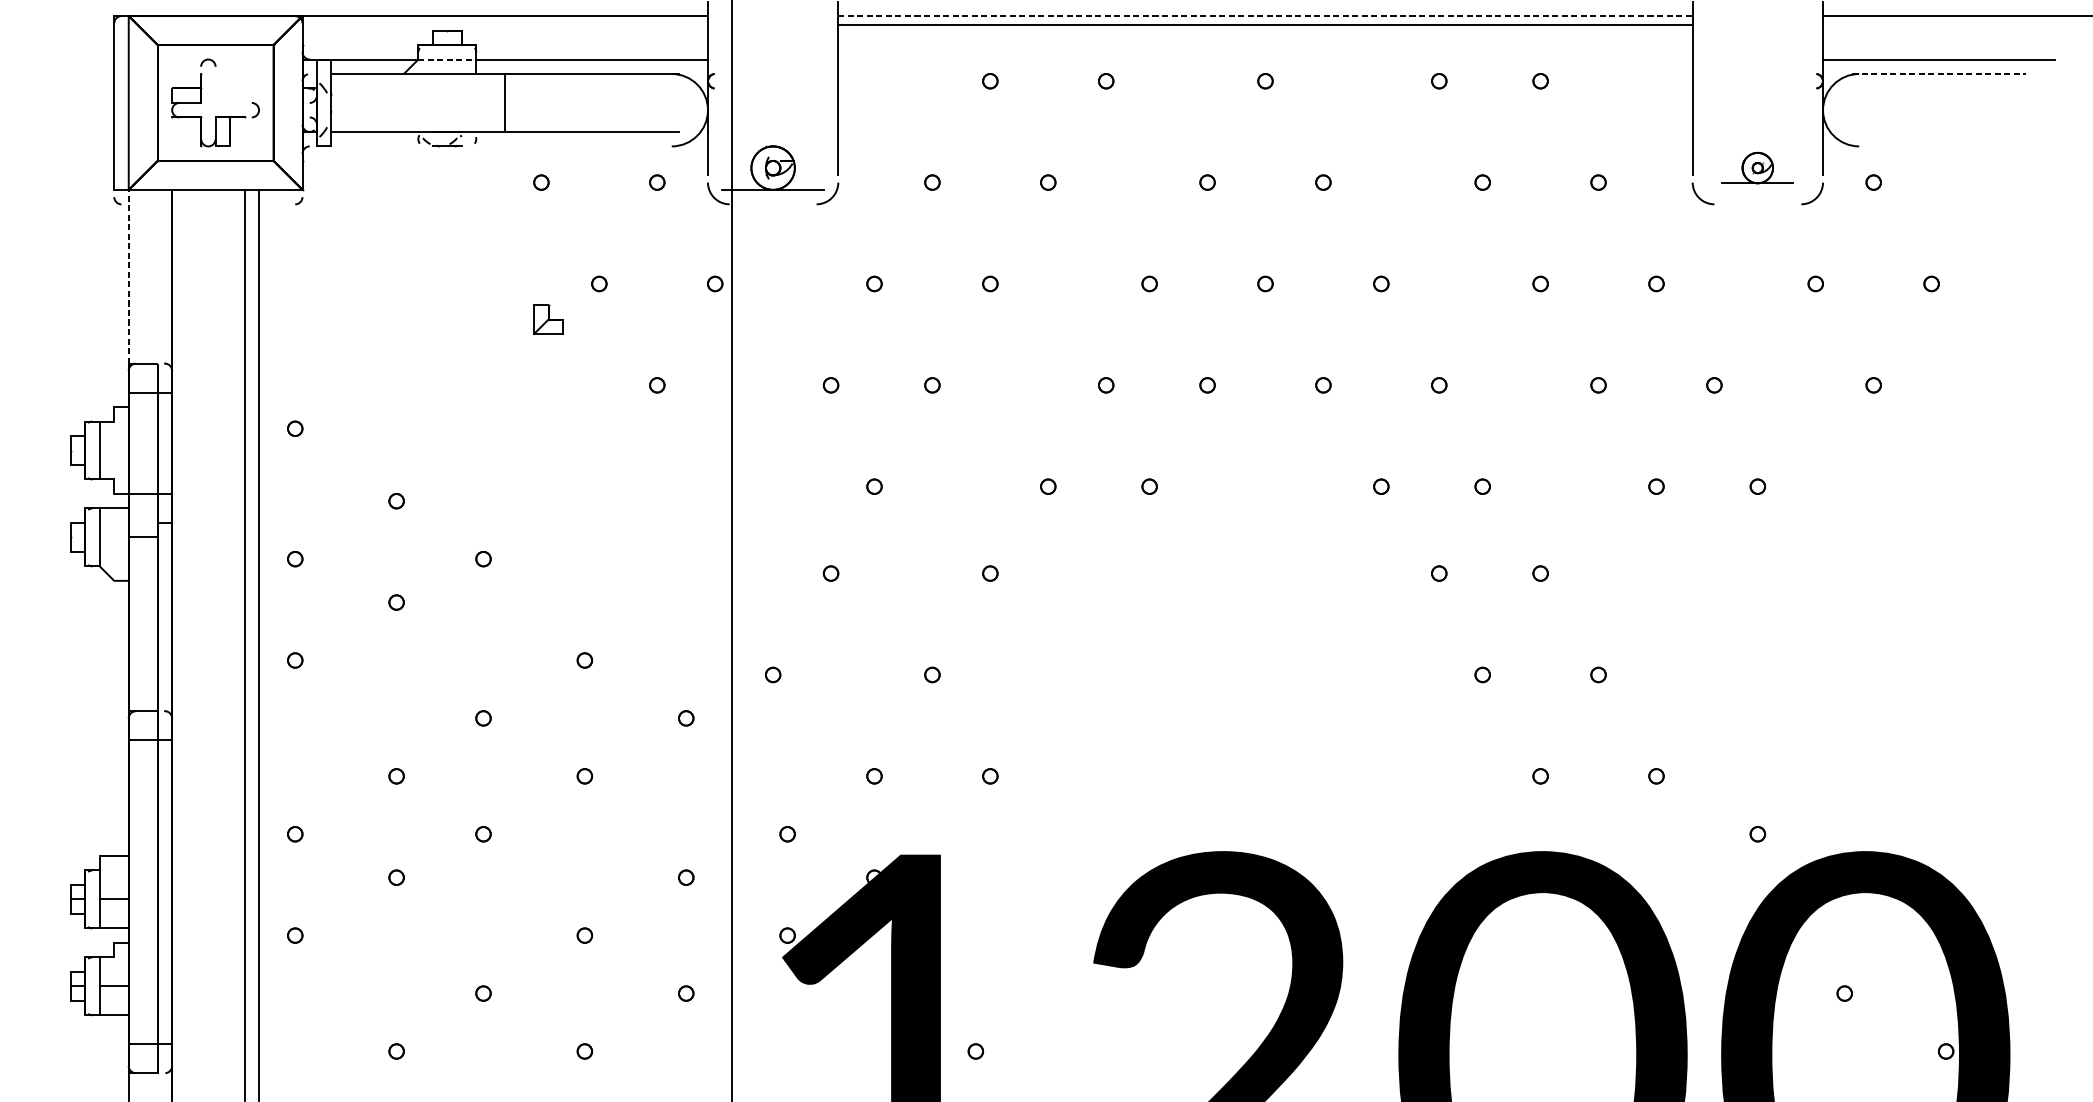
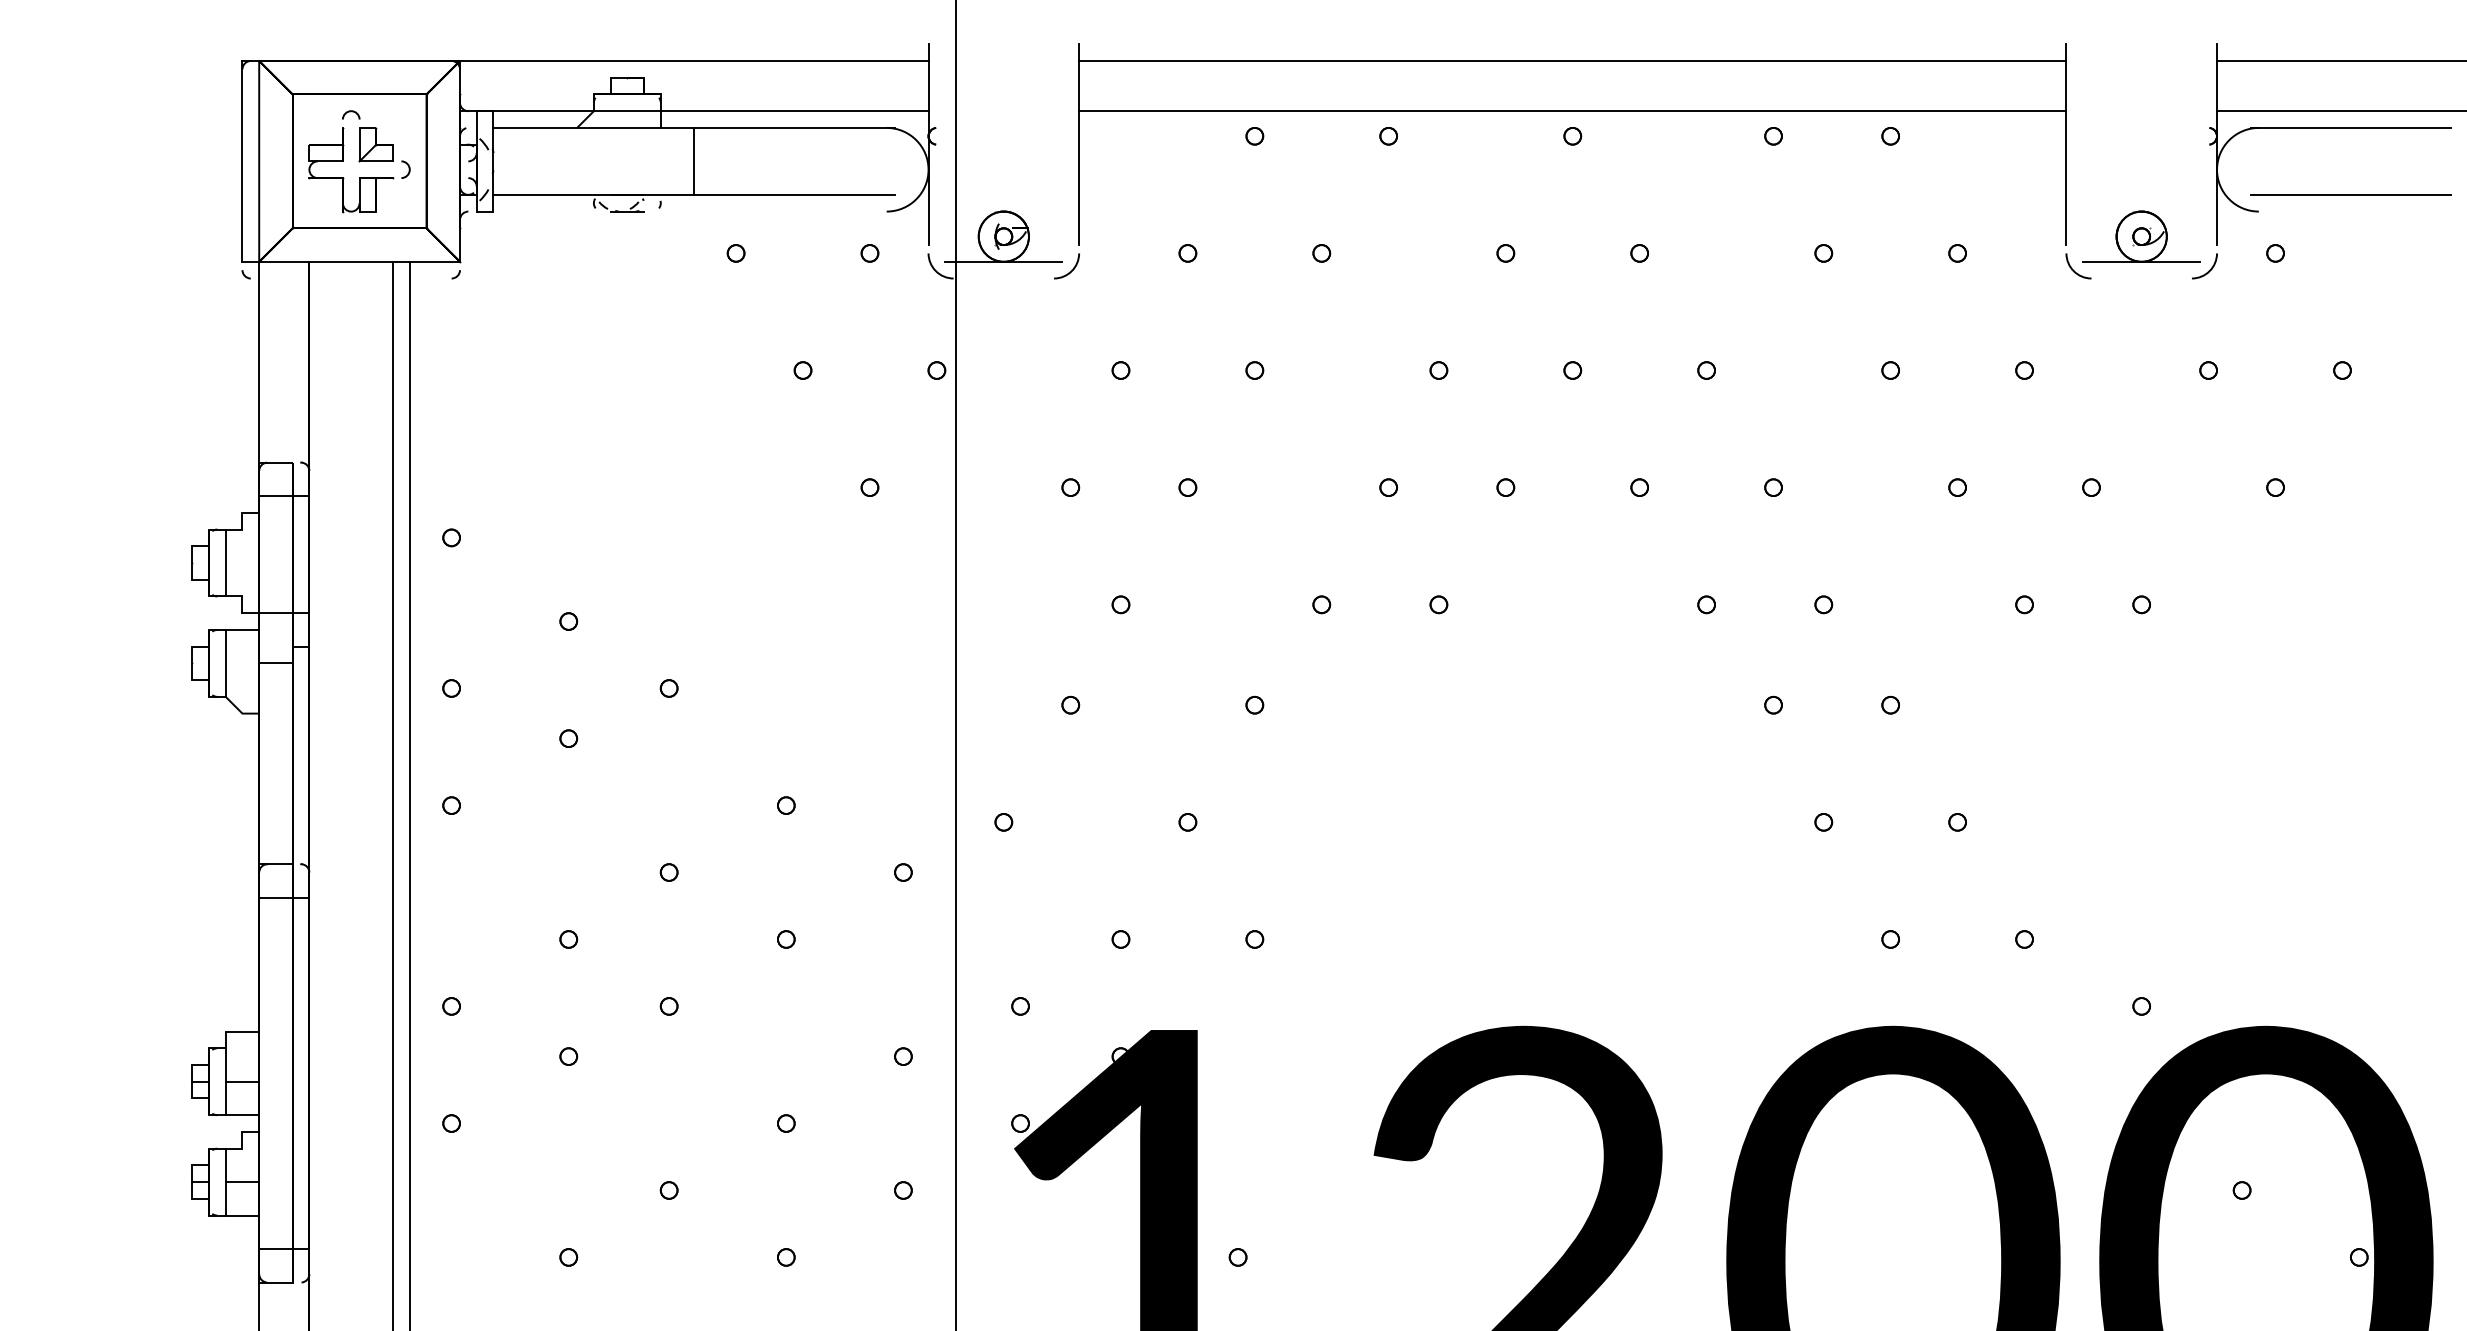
line: (1265, 15) -> (1572, 60), dashed -> solid
line: (1265, 25) -> (1572, 111), moved
line: (447, 59) -> (627, 111), dashed -> solid
line: (1939, 73) -> (2351, 127), dashed -> solid
line: (1938, 131) -> (2350, 194), added
part: (1757, 167) -> (2141, 236), size x1.43
line: (128, 276) -> (259, 361), dashed -> solid
part: (547, 319) -> (375, 144), moved

